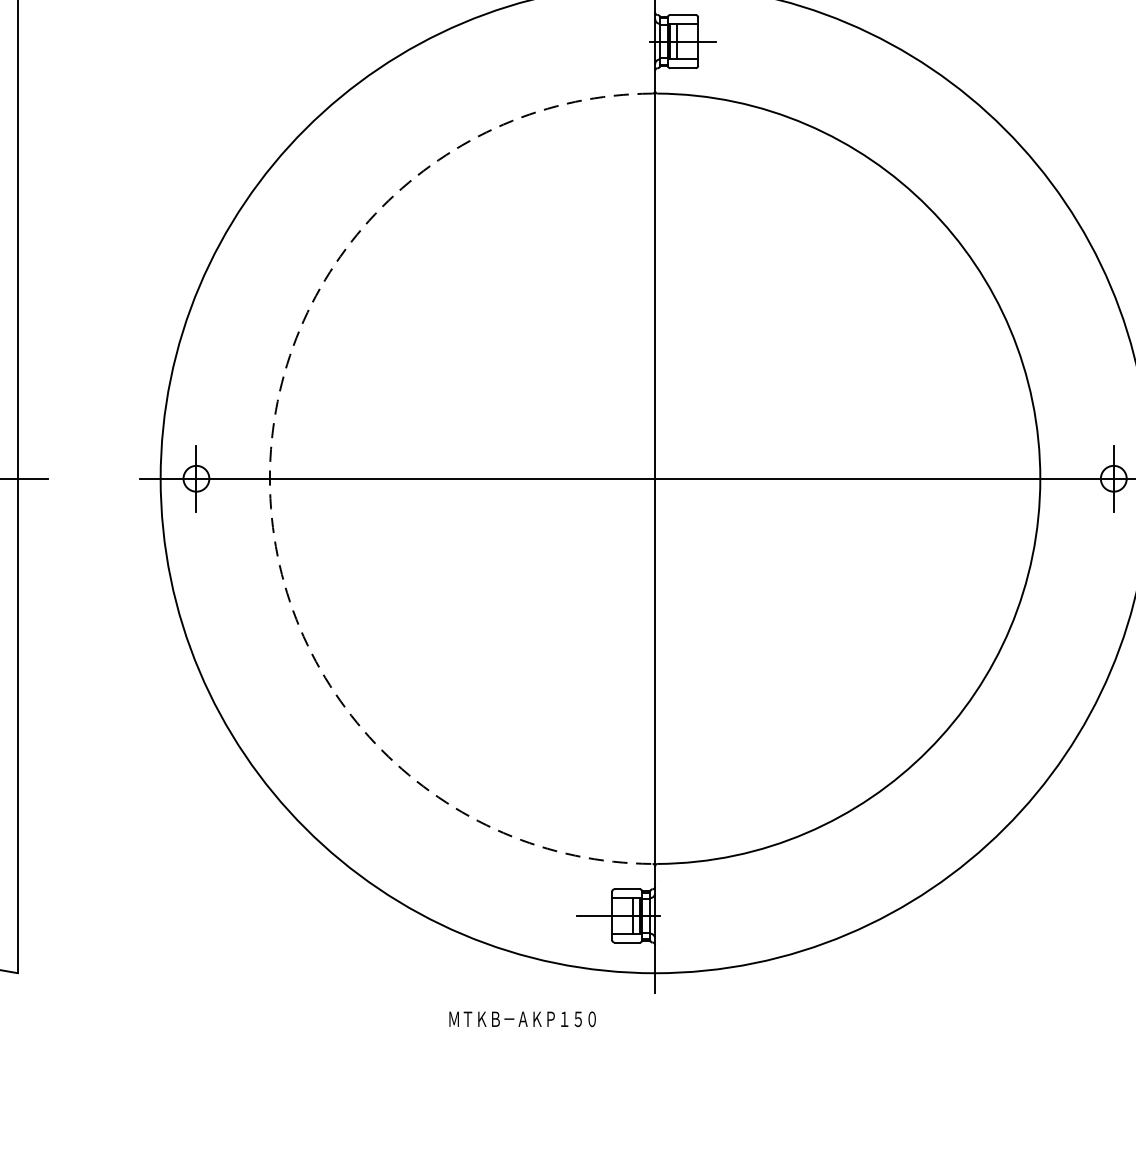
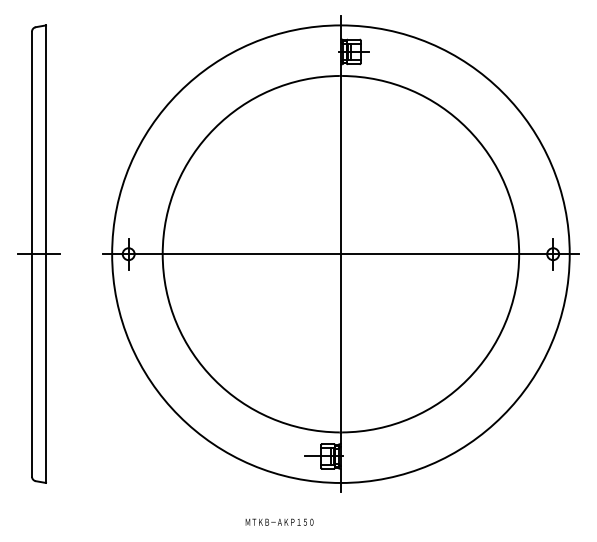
arc: (269, 479) -> (162, 254), dashed -> solid
text: (522, 1017) -> (279, 521), moved

